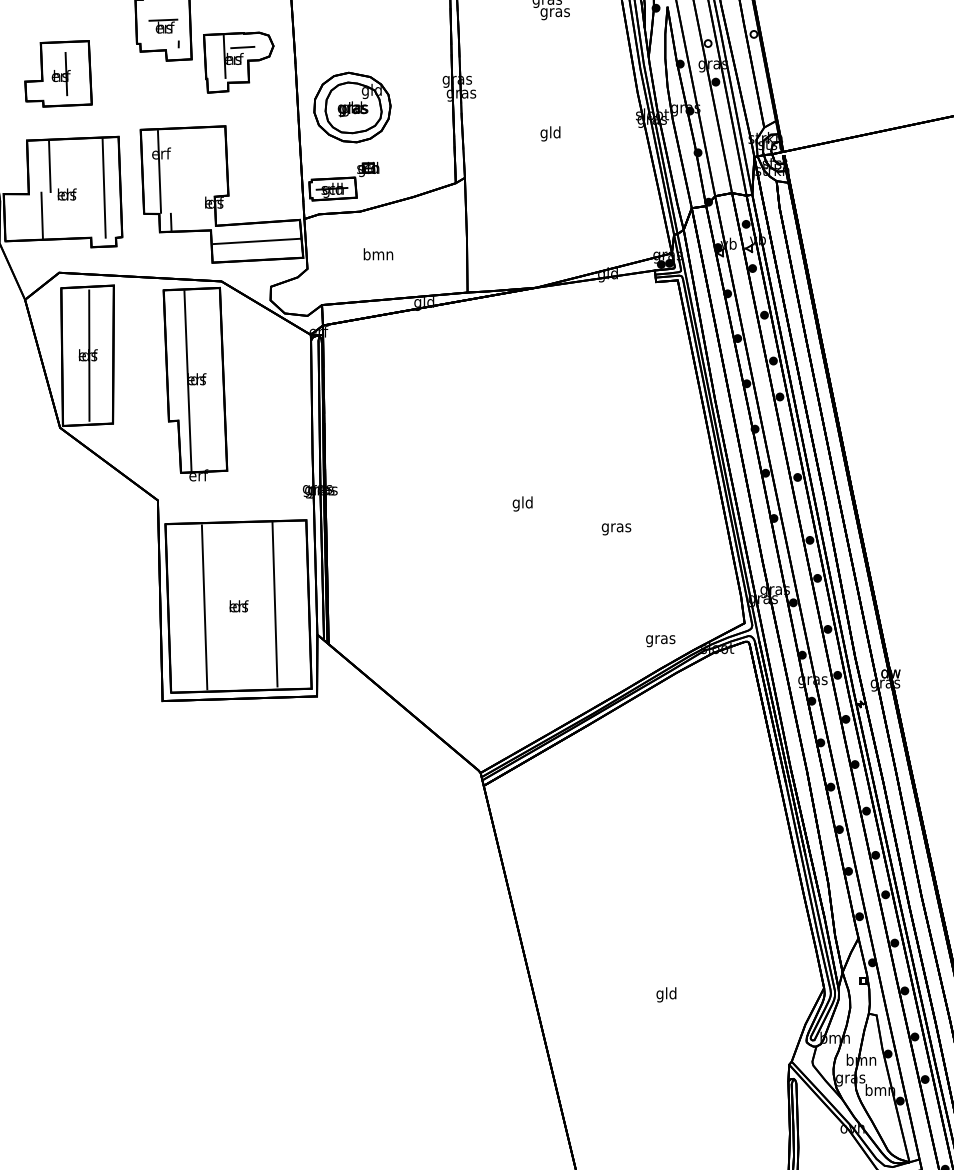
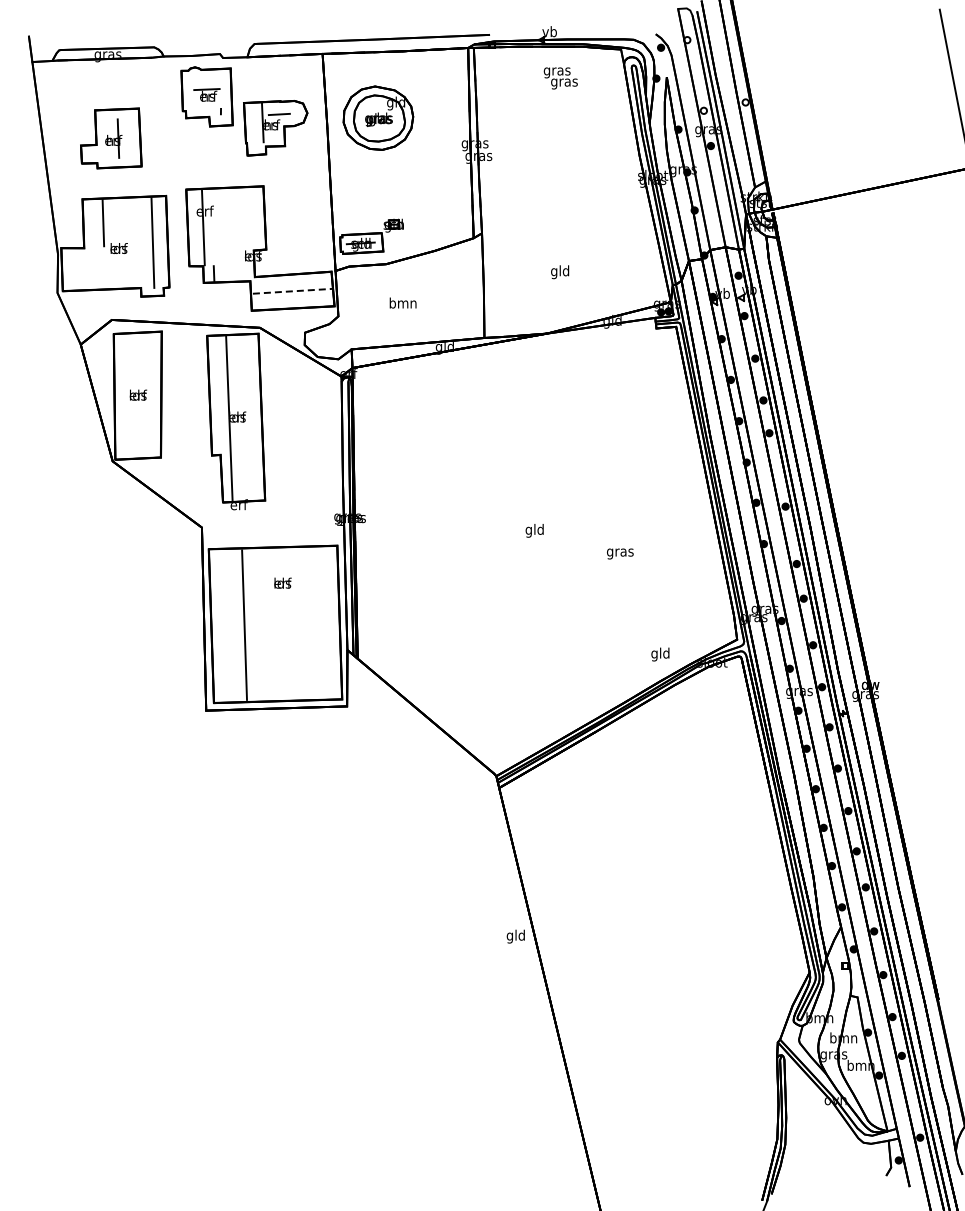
part: (352, 106) -> (378, 117), moved
text: (550, 134) -> (560, 272), moved
line: (42, 215) -> (96, 267), removed
line: (257, 241) -> (292, 291), solid -> dashed
line: (89, 355) -> (139, 395), removed
line: (274, 604) -> (308, 622), removed
text: (238, 605) -> (282, 582), moved
text: (660, 639) -> (660, 654), gras -> gld
text: (666, 994) -> (515, 936), moved

